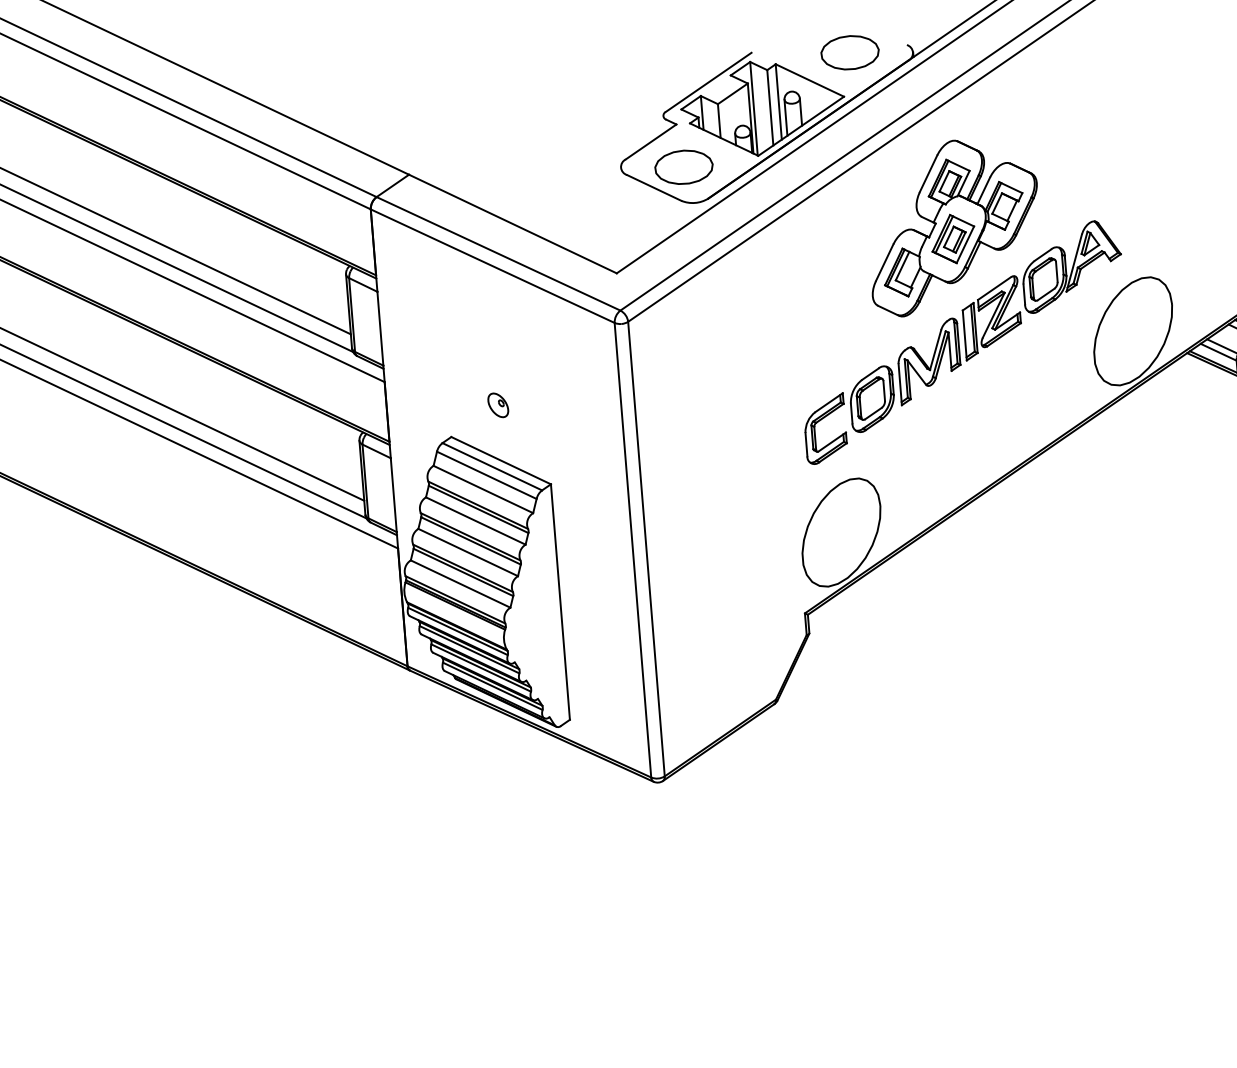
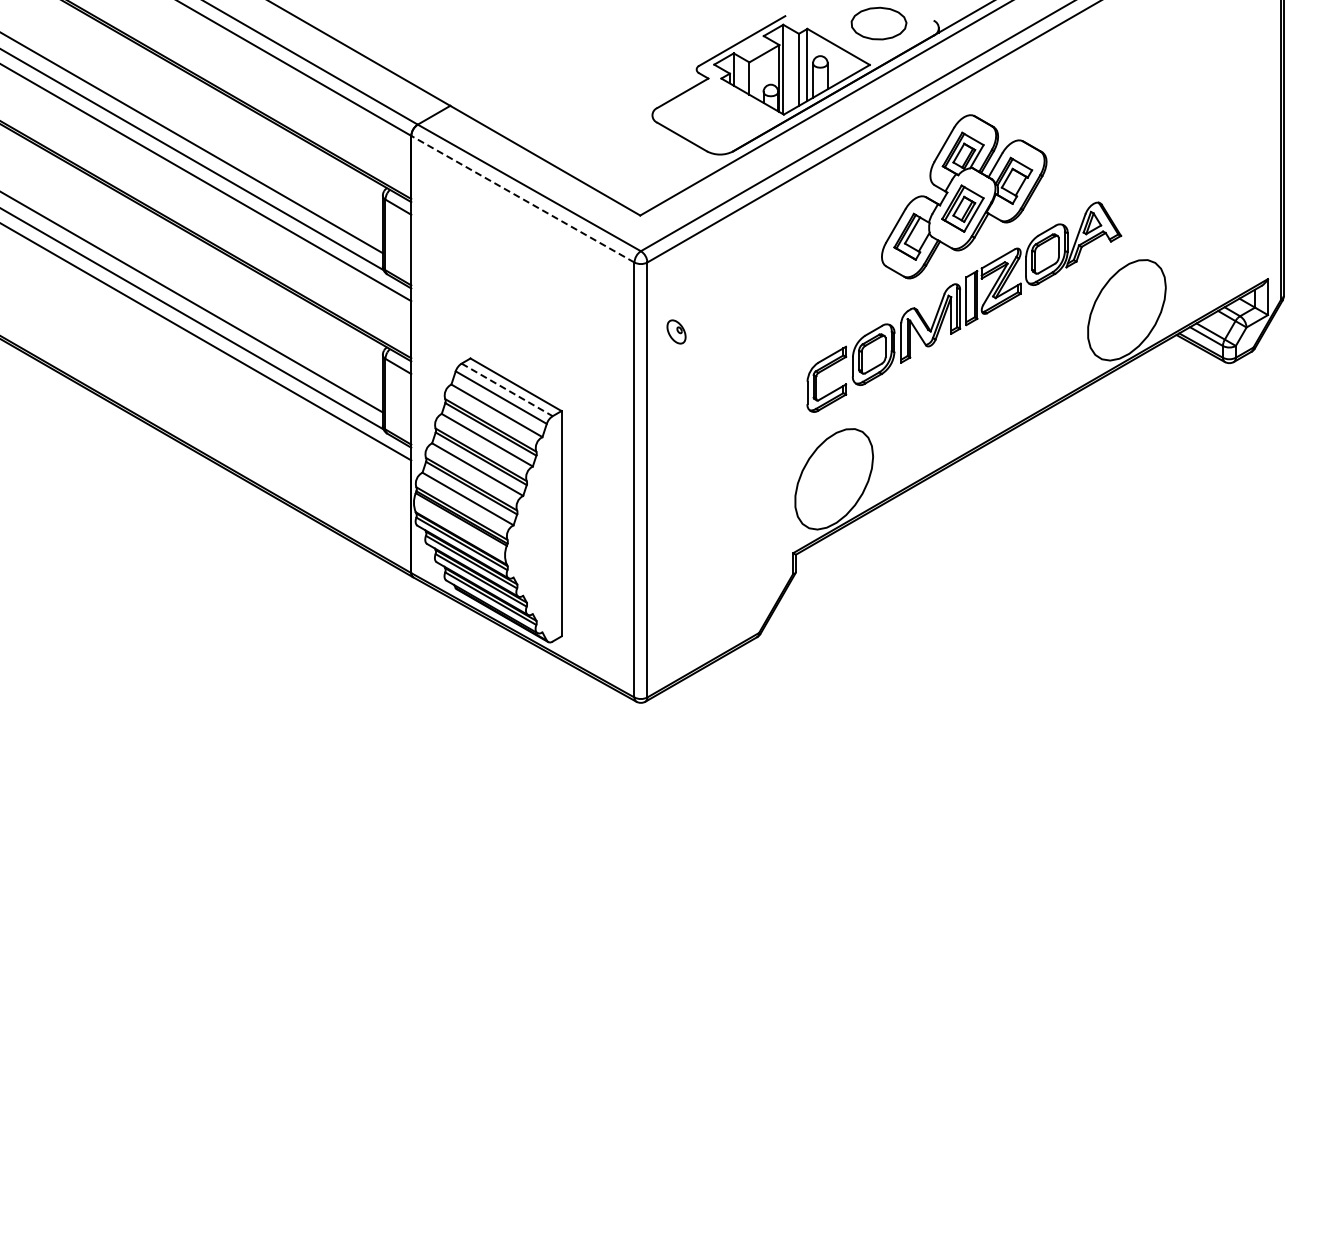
part: (684, 166) -> (712, 119), removed
line: (492, 265) -> (522, 198), solid -> dashed
part: (498, 404) -> (676, 331), moved
line: (492, 466) -> (507, 389), solid -> dashed

